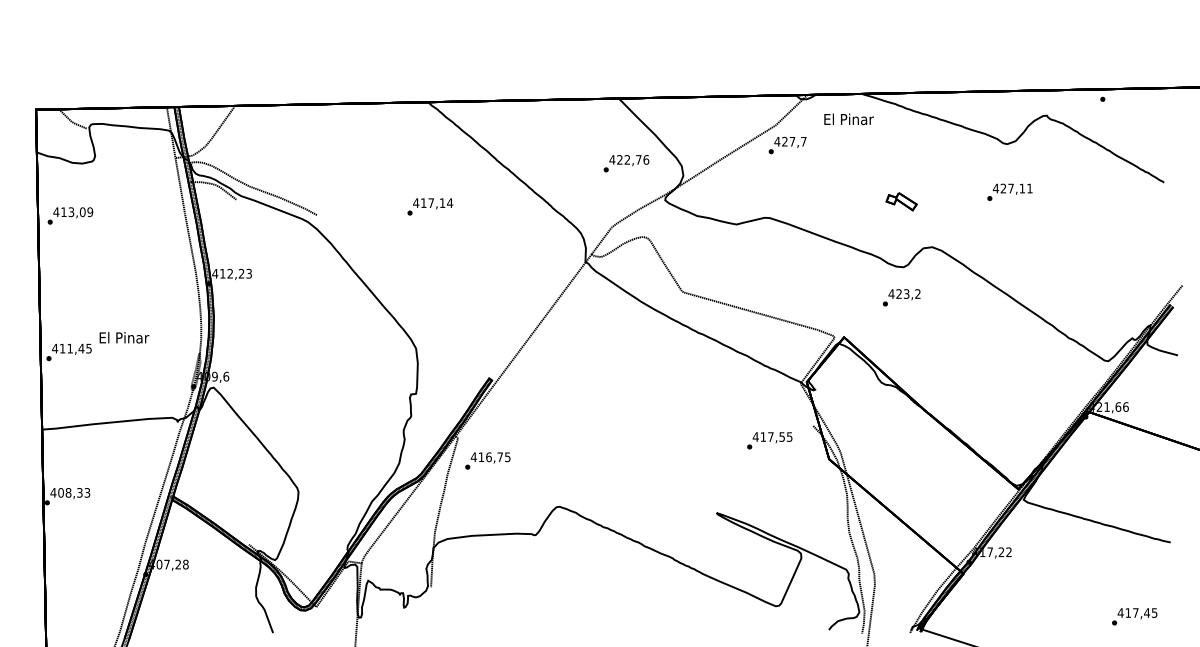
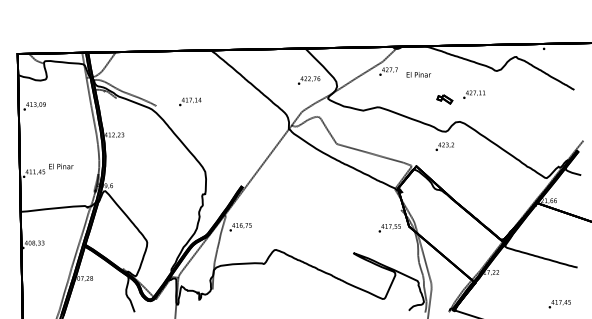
text: (848, 118) -> (418, 74), moved
text: (1010, 191) -> (474, 94), moved
text: (430, 205) -> (190, 101), moved
text: (769, 441) -> (389, 228), moved

